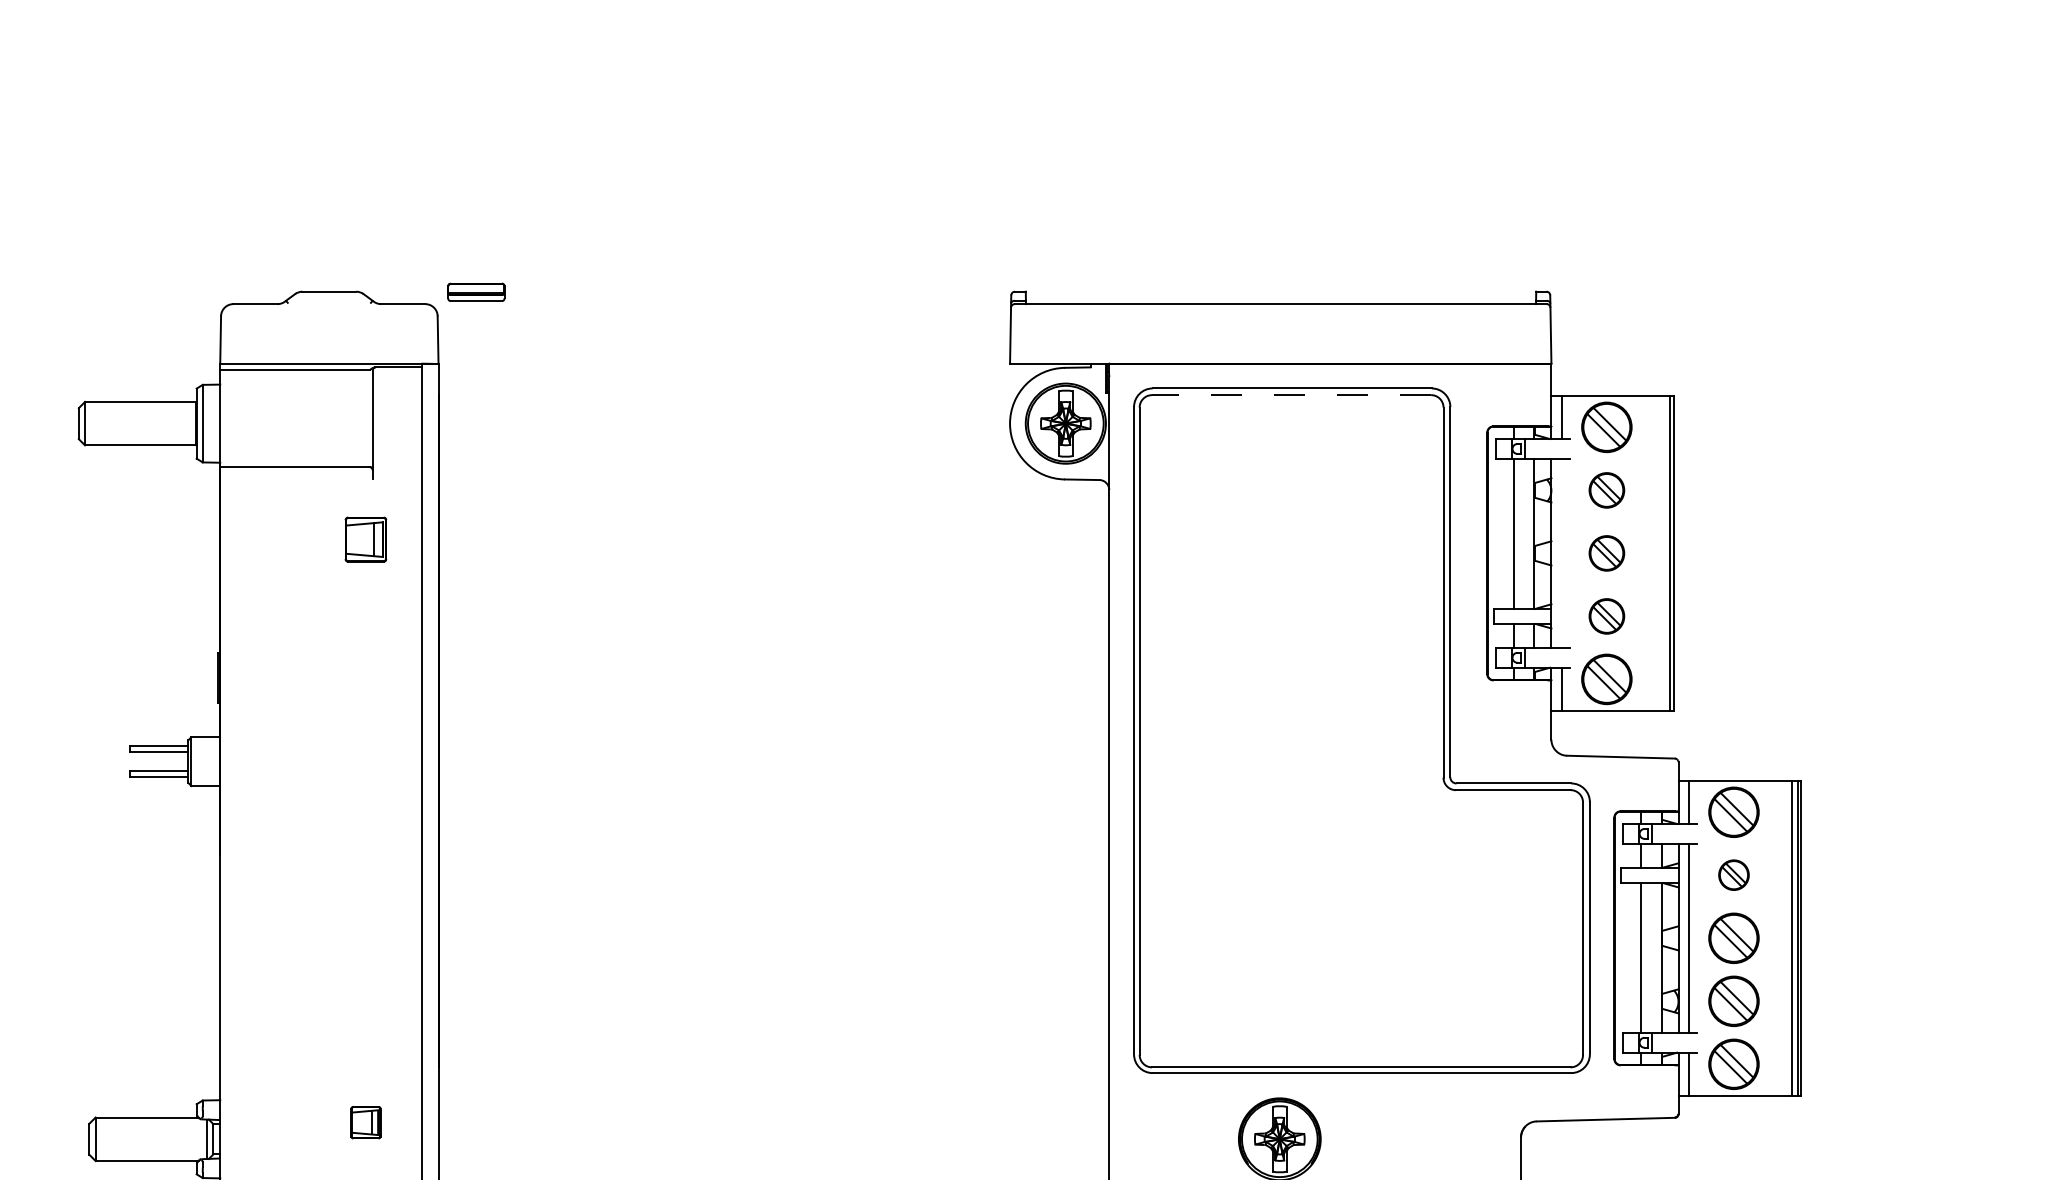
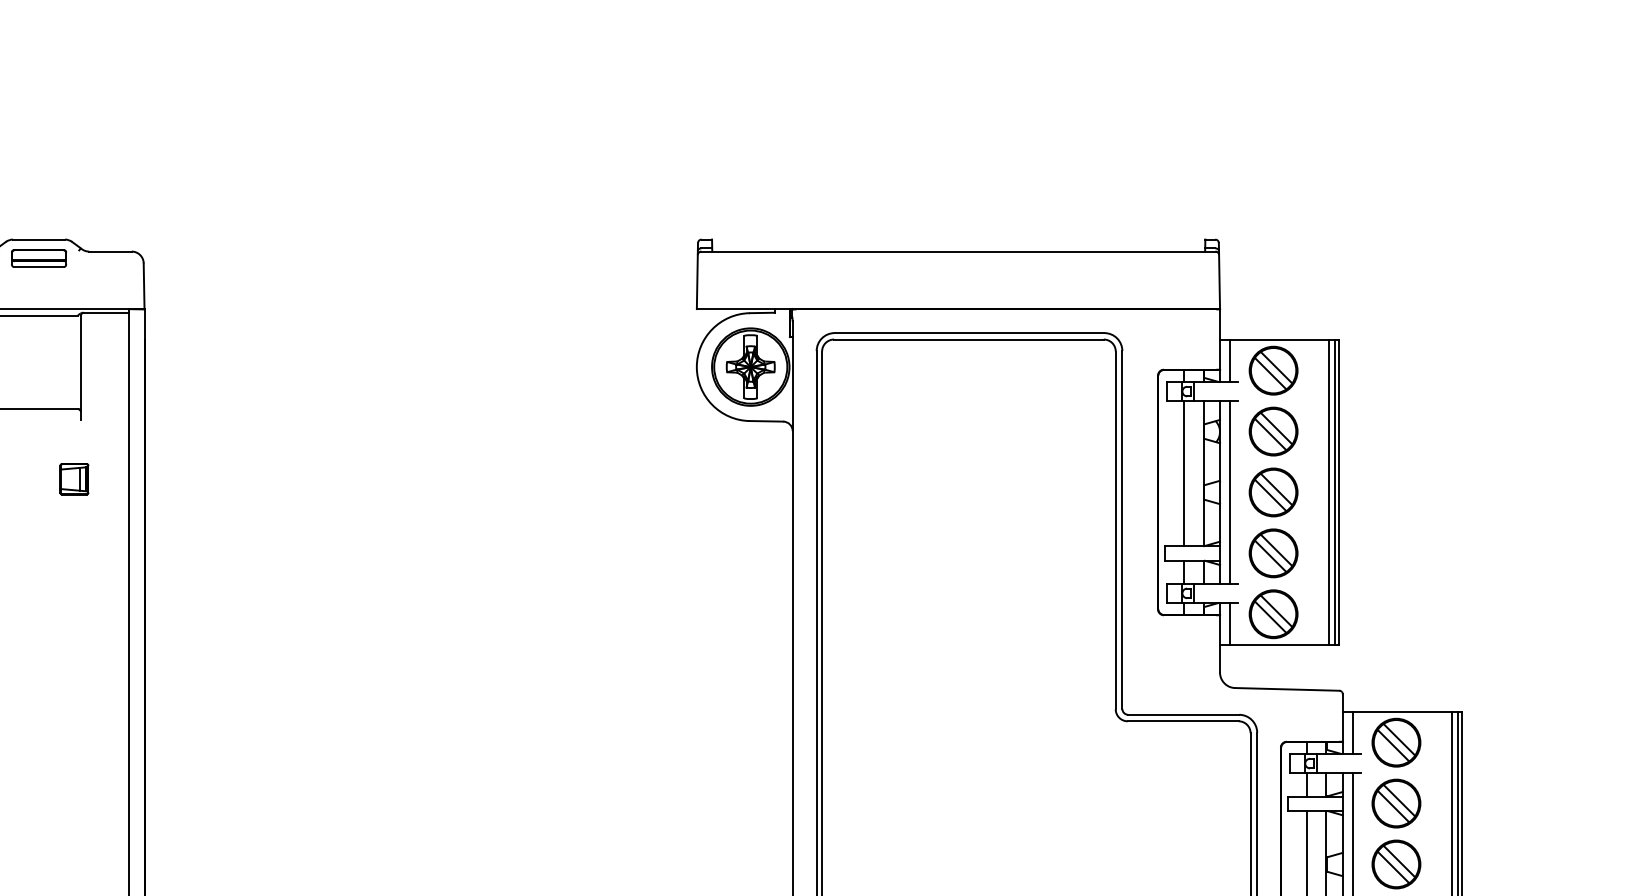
part: (476, 291) -> (39, 257), moved
line: (1291, 395) -> (968, 339), dashed -> solid
part: (1606, 490) -> (1273, 431), size x1.43
part: (365, 539) -> (73, 479), size x0.71
line: (1561, 552) -> (1229, 491), added
line: (1664, 552) -> (1329, 491), added
part: (1606, 553) -> (1273, 492), size x1.43
part: (1606, 616) -> (1273, 553), size x1.43
part: (1733, 874) -> (1395, 802), size x1.67

